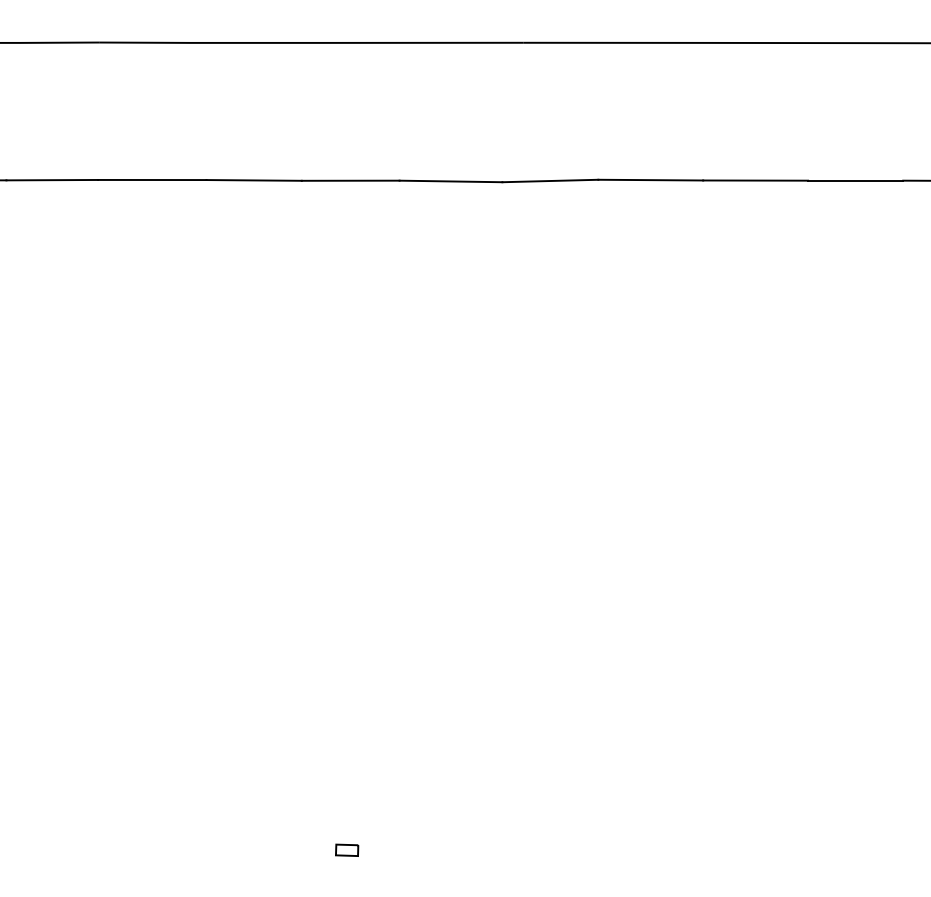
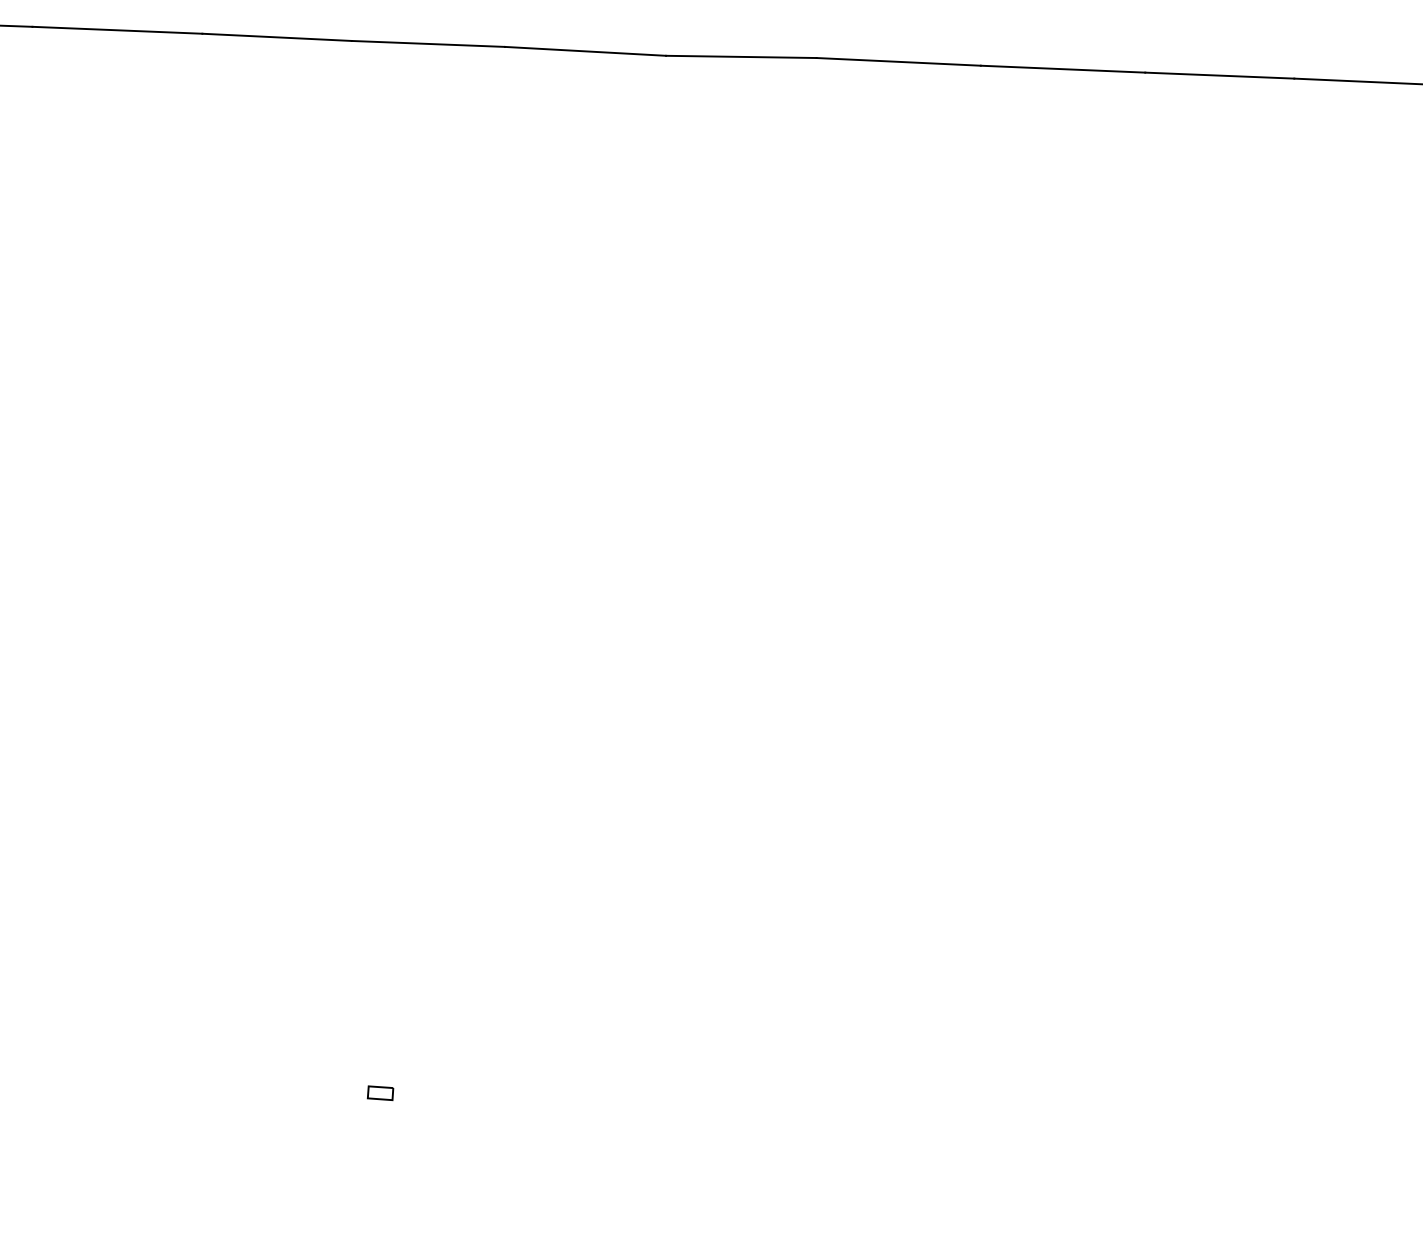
part: (346, 850) -> (379, 1093), size x0.71

